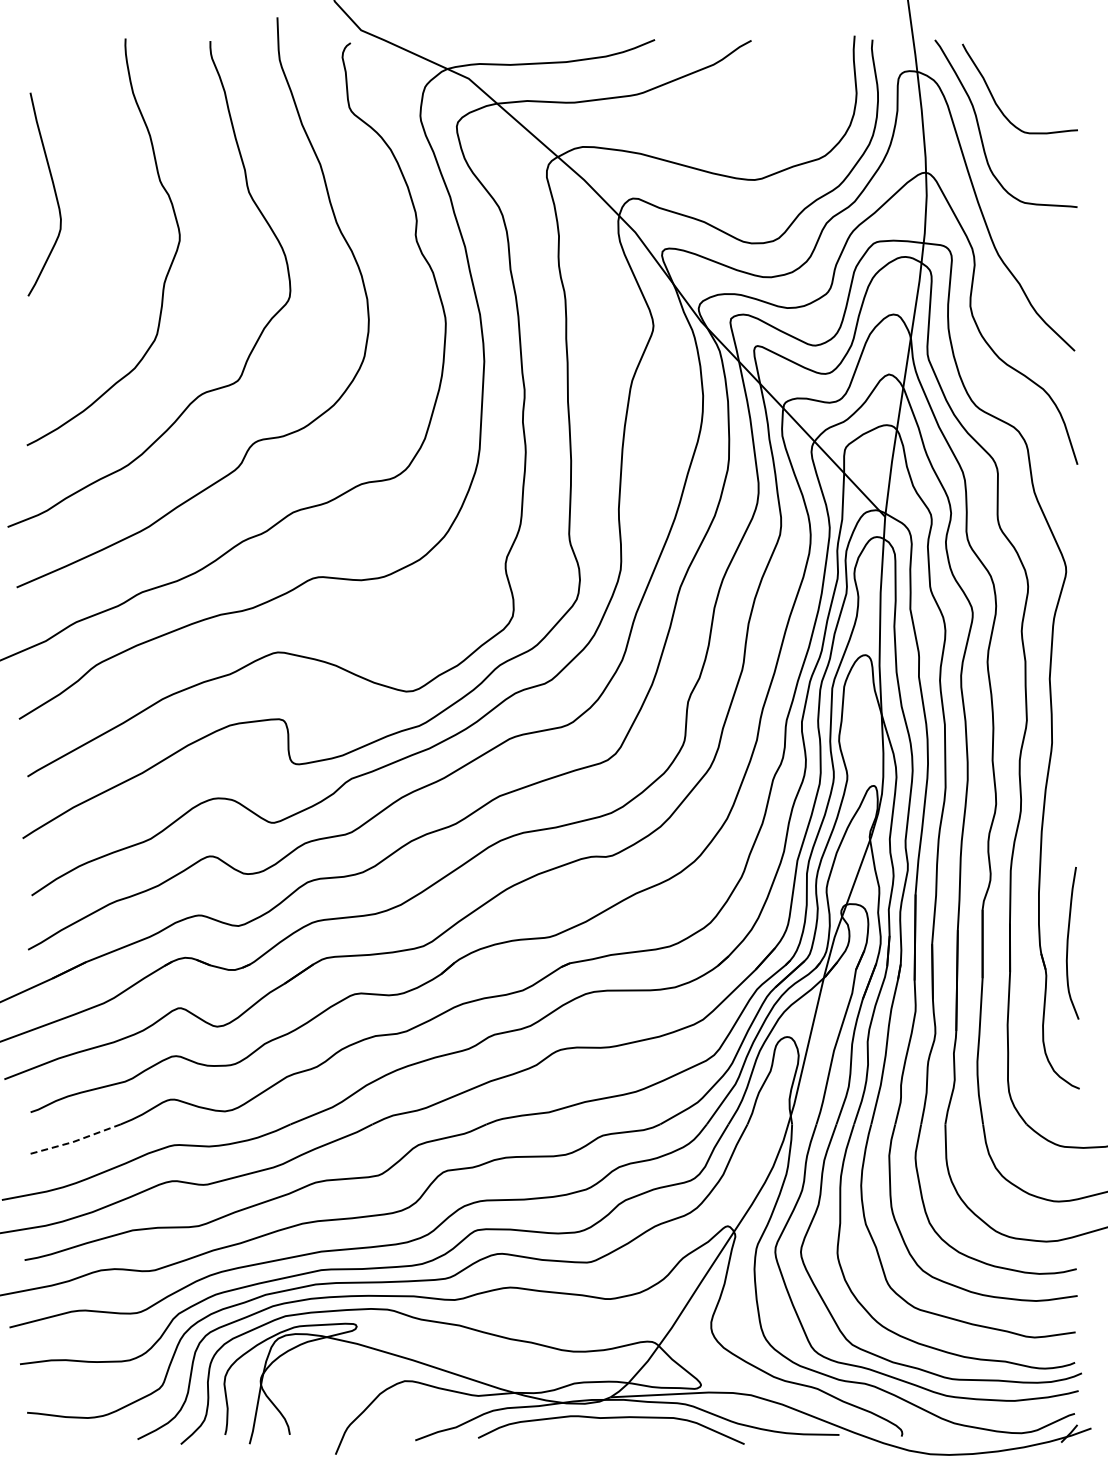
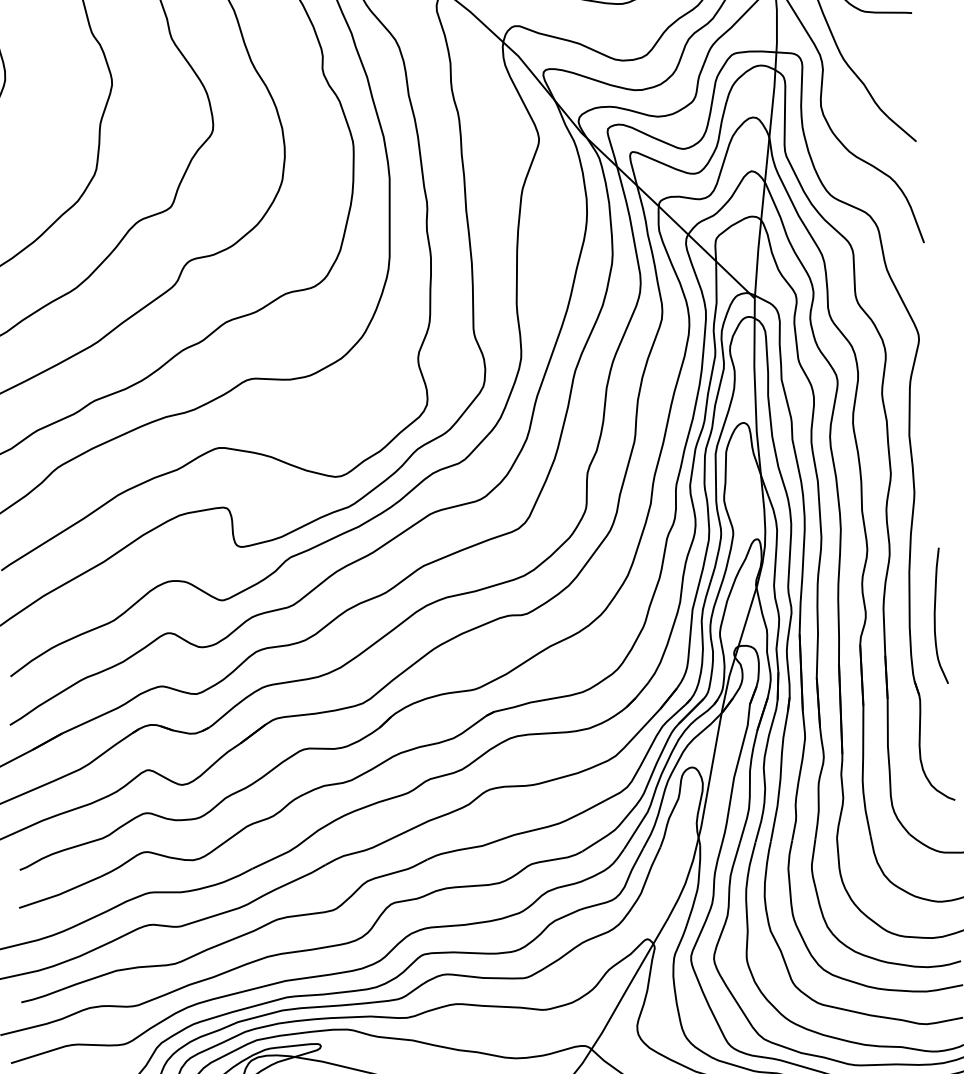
curve: (1068, 943) -> (935, 616), moved
line: (74, 1141) -> (60, 894), dashed -> solid

